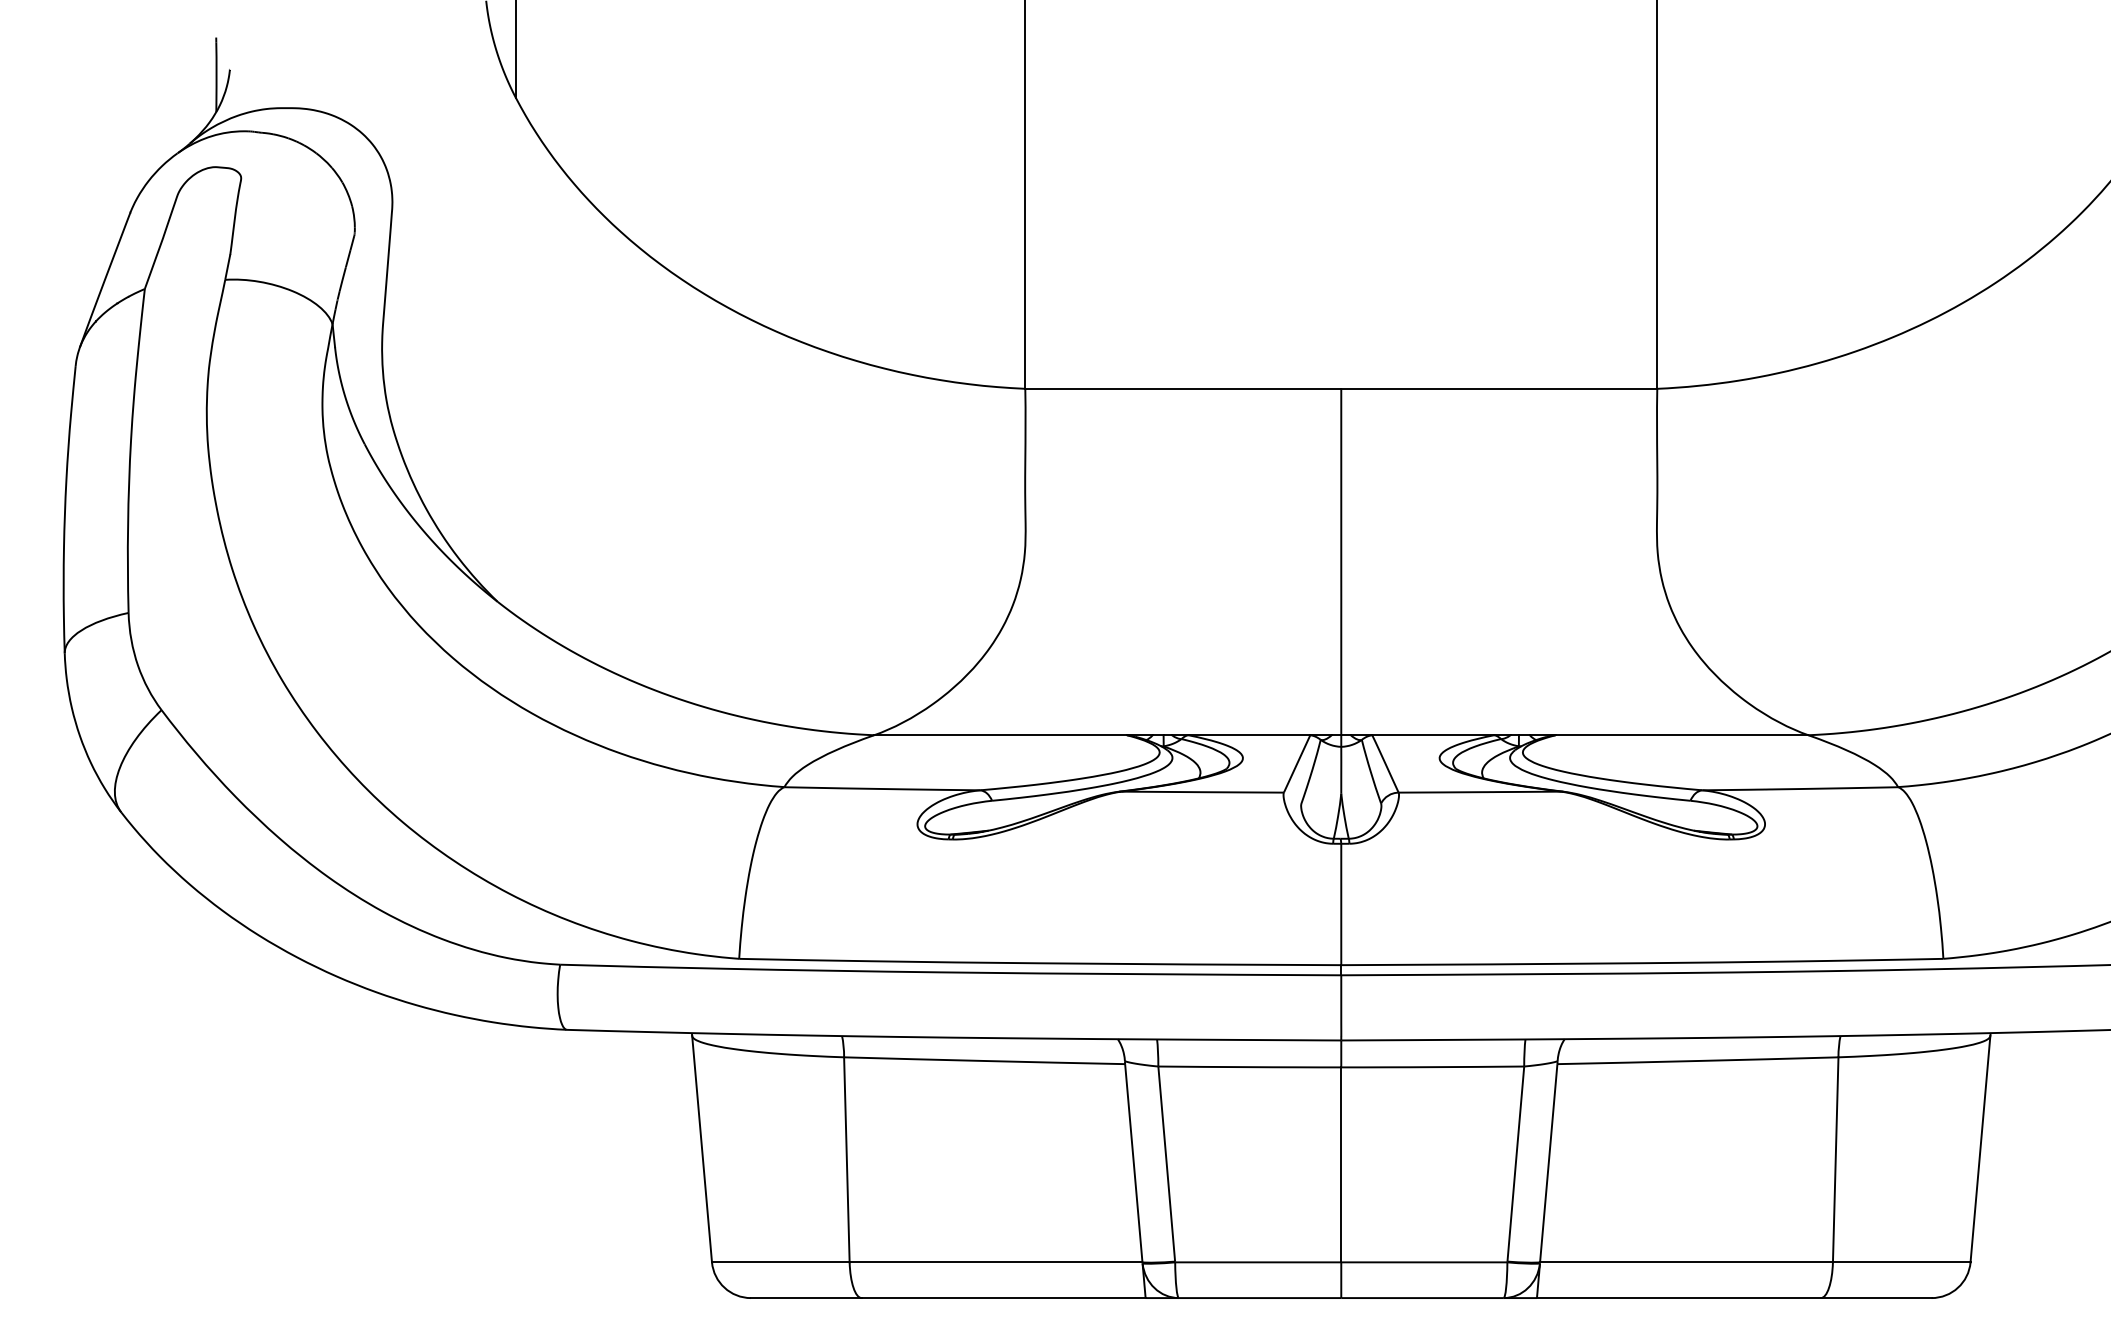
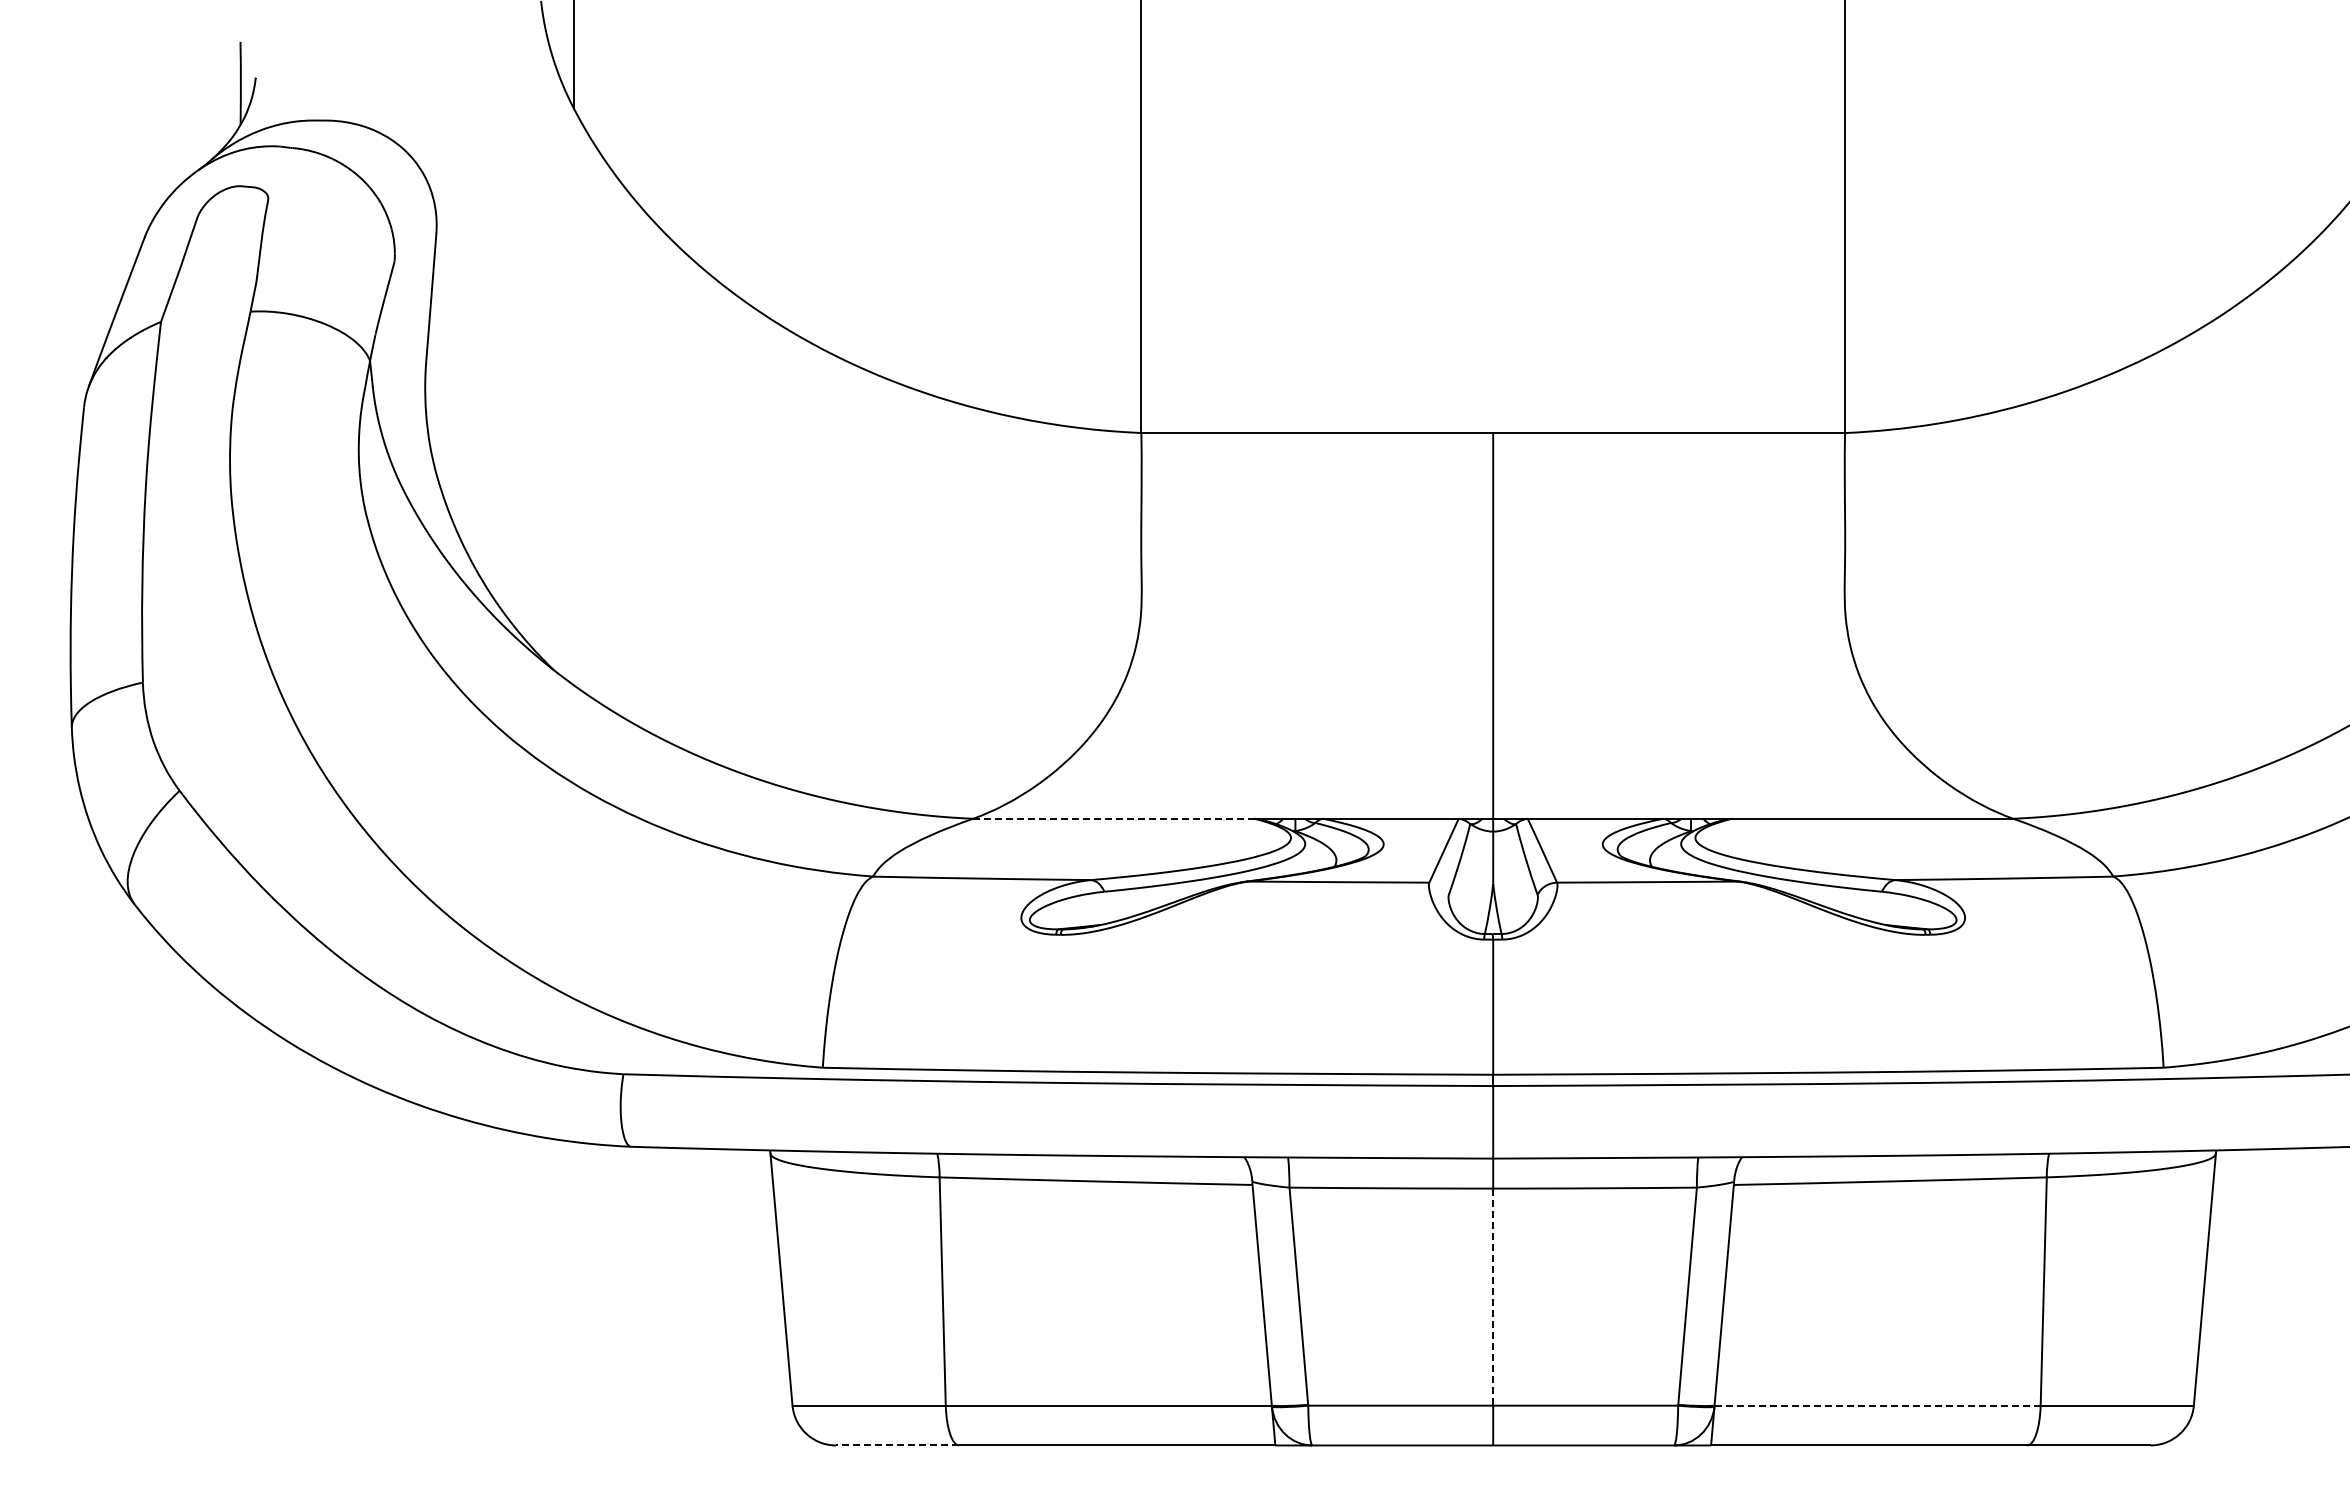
line: (1000, 735) -> (1113, 818), solid -> dashed
line: (1341, 1165) -> (1493, 1297), solid -> dashed
line: (1687, 1262) -> (1878, 1405), solid -> dashed
line: (806, 1298) -> (897, 1445), solid -> dashed

